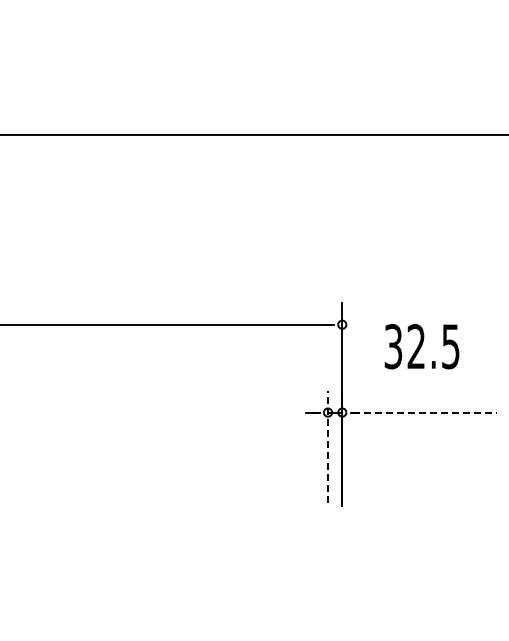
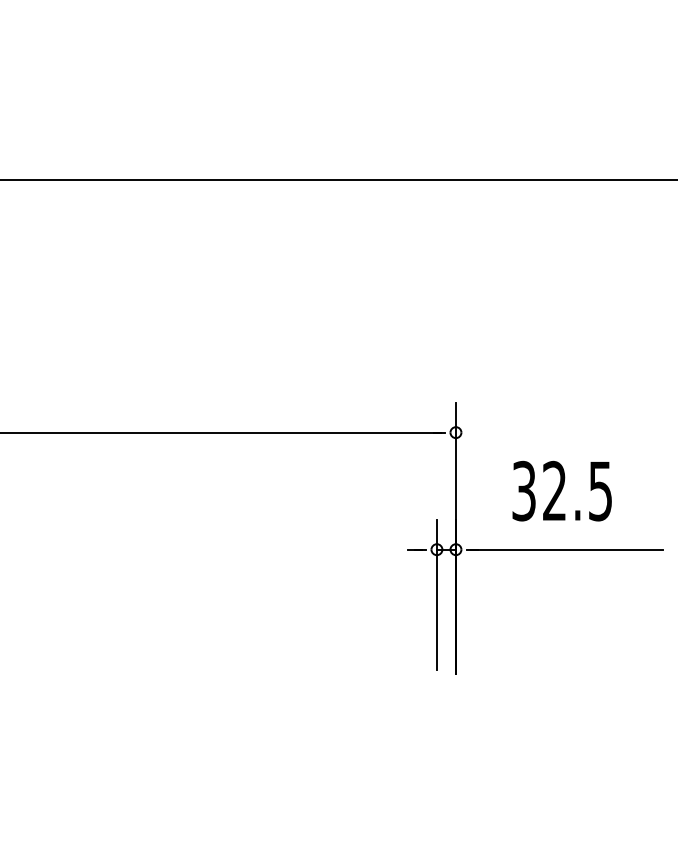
text: (421, 346) -> (561, 490), moved
line: (425, 412) -> (566, 549), dashed -> solid
line: (328, 446) -> (437, 594), dashed -> solid

